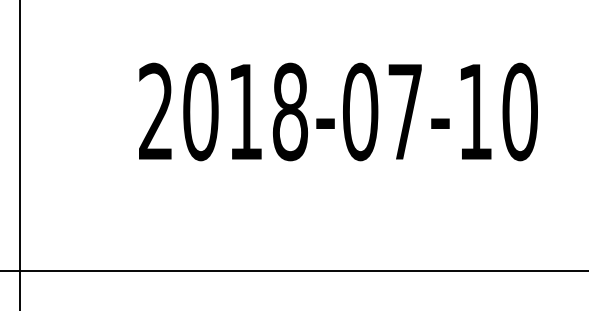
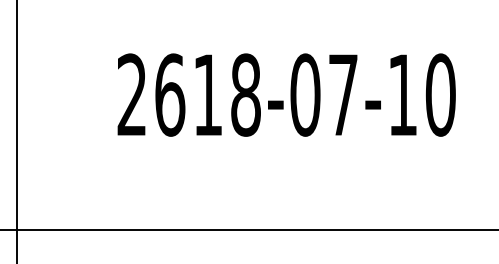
text: (200, 111) -> (169, 94), 2018-07-10 -> 2618-07-10

